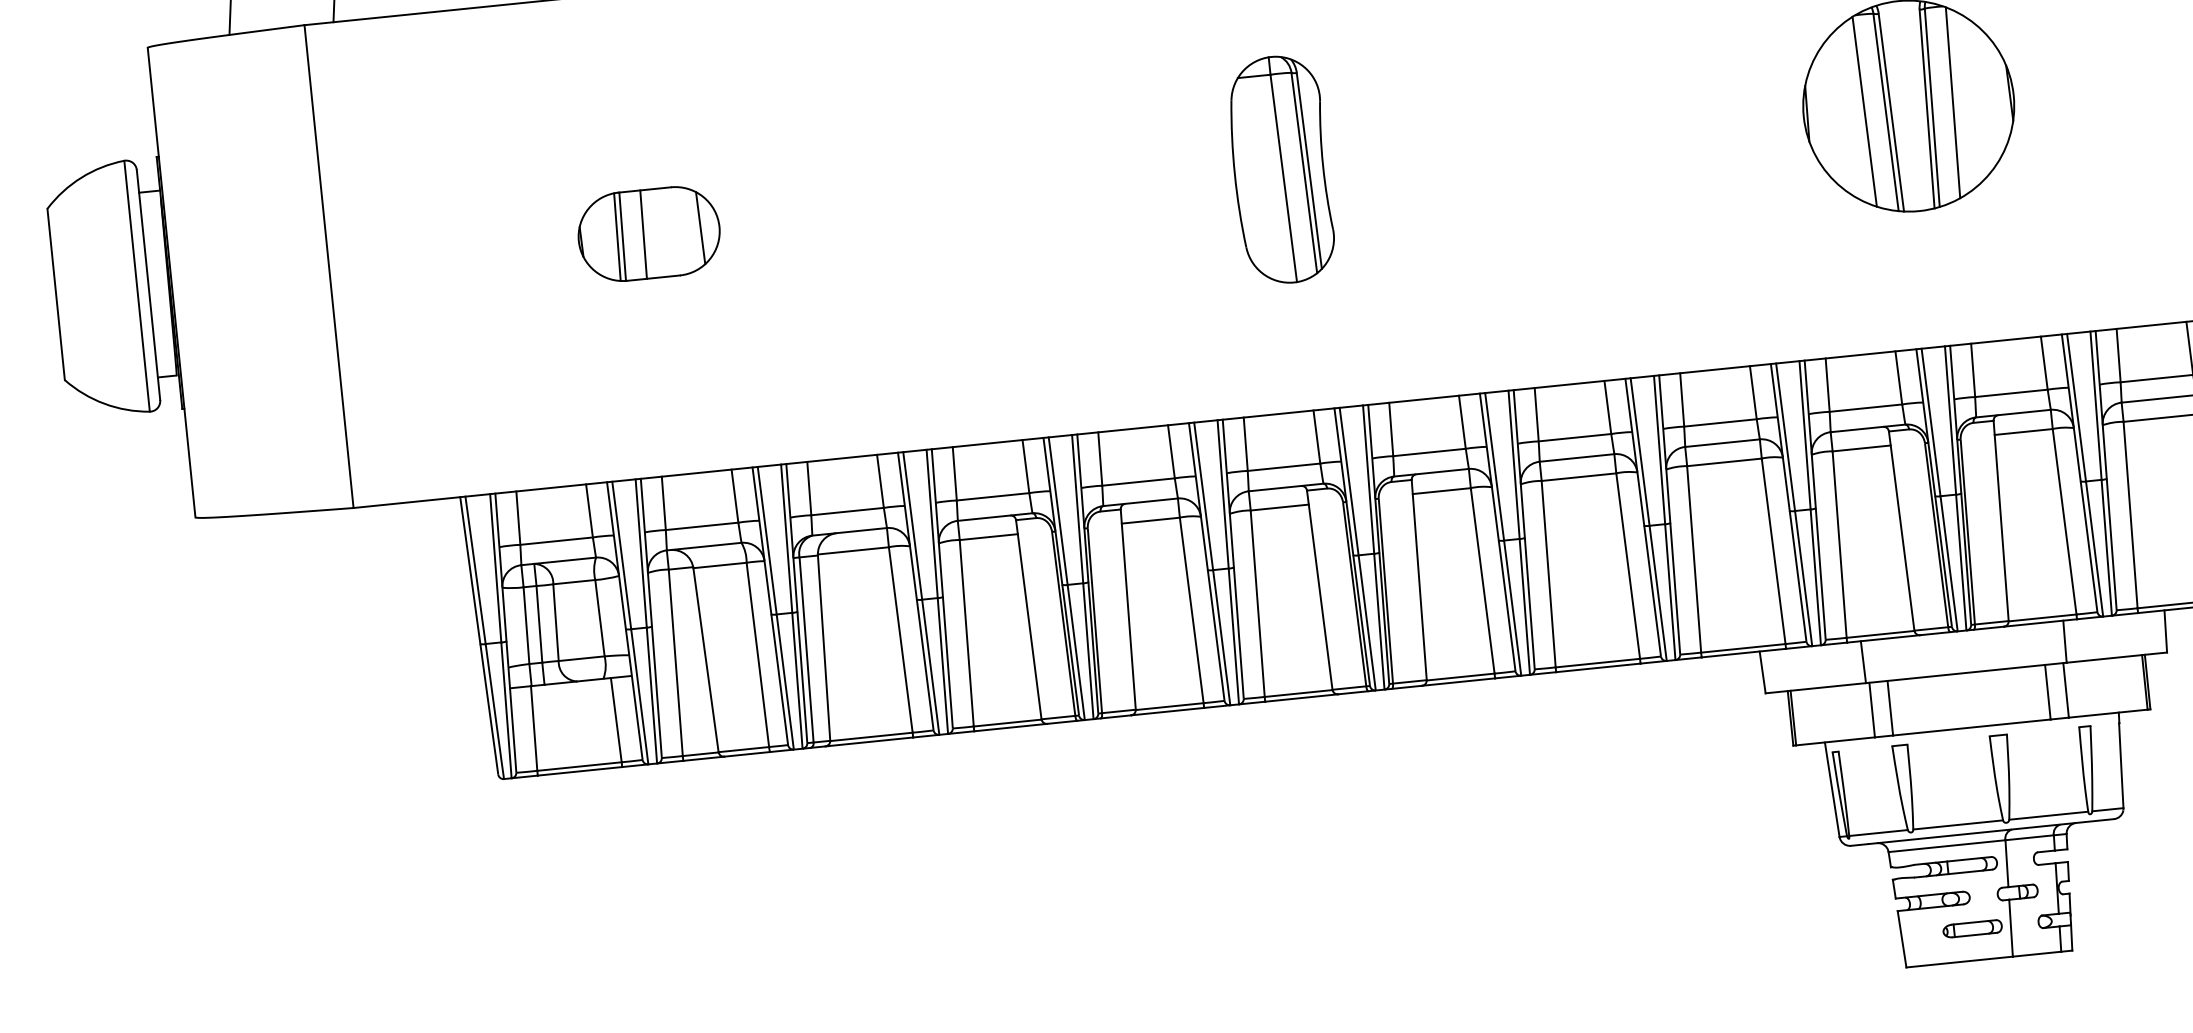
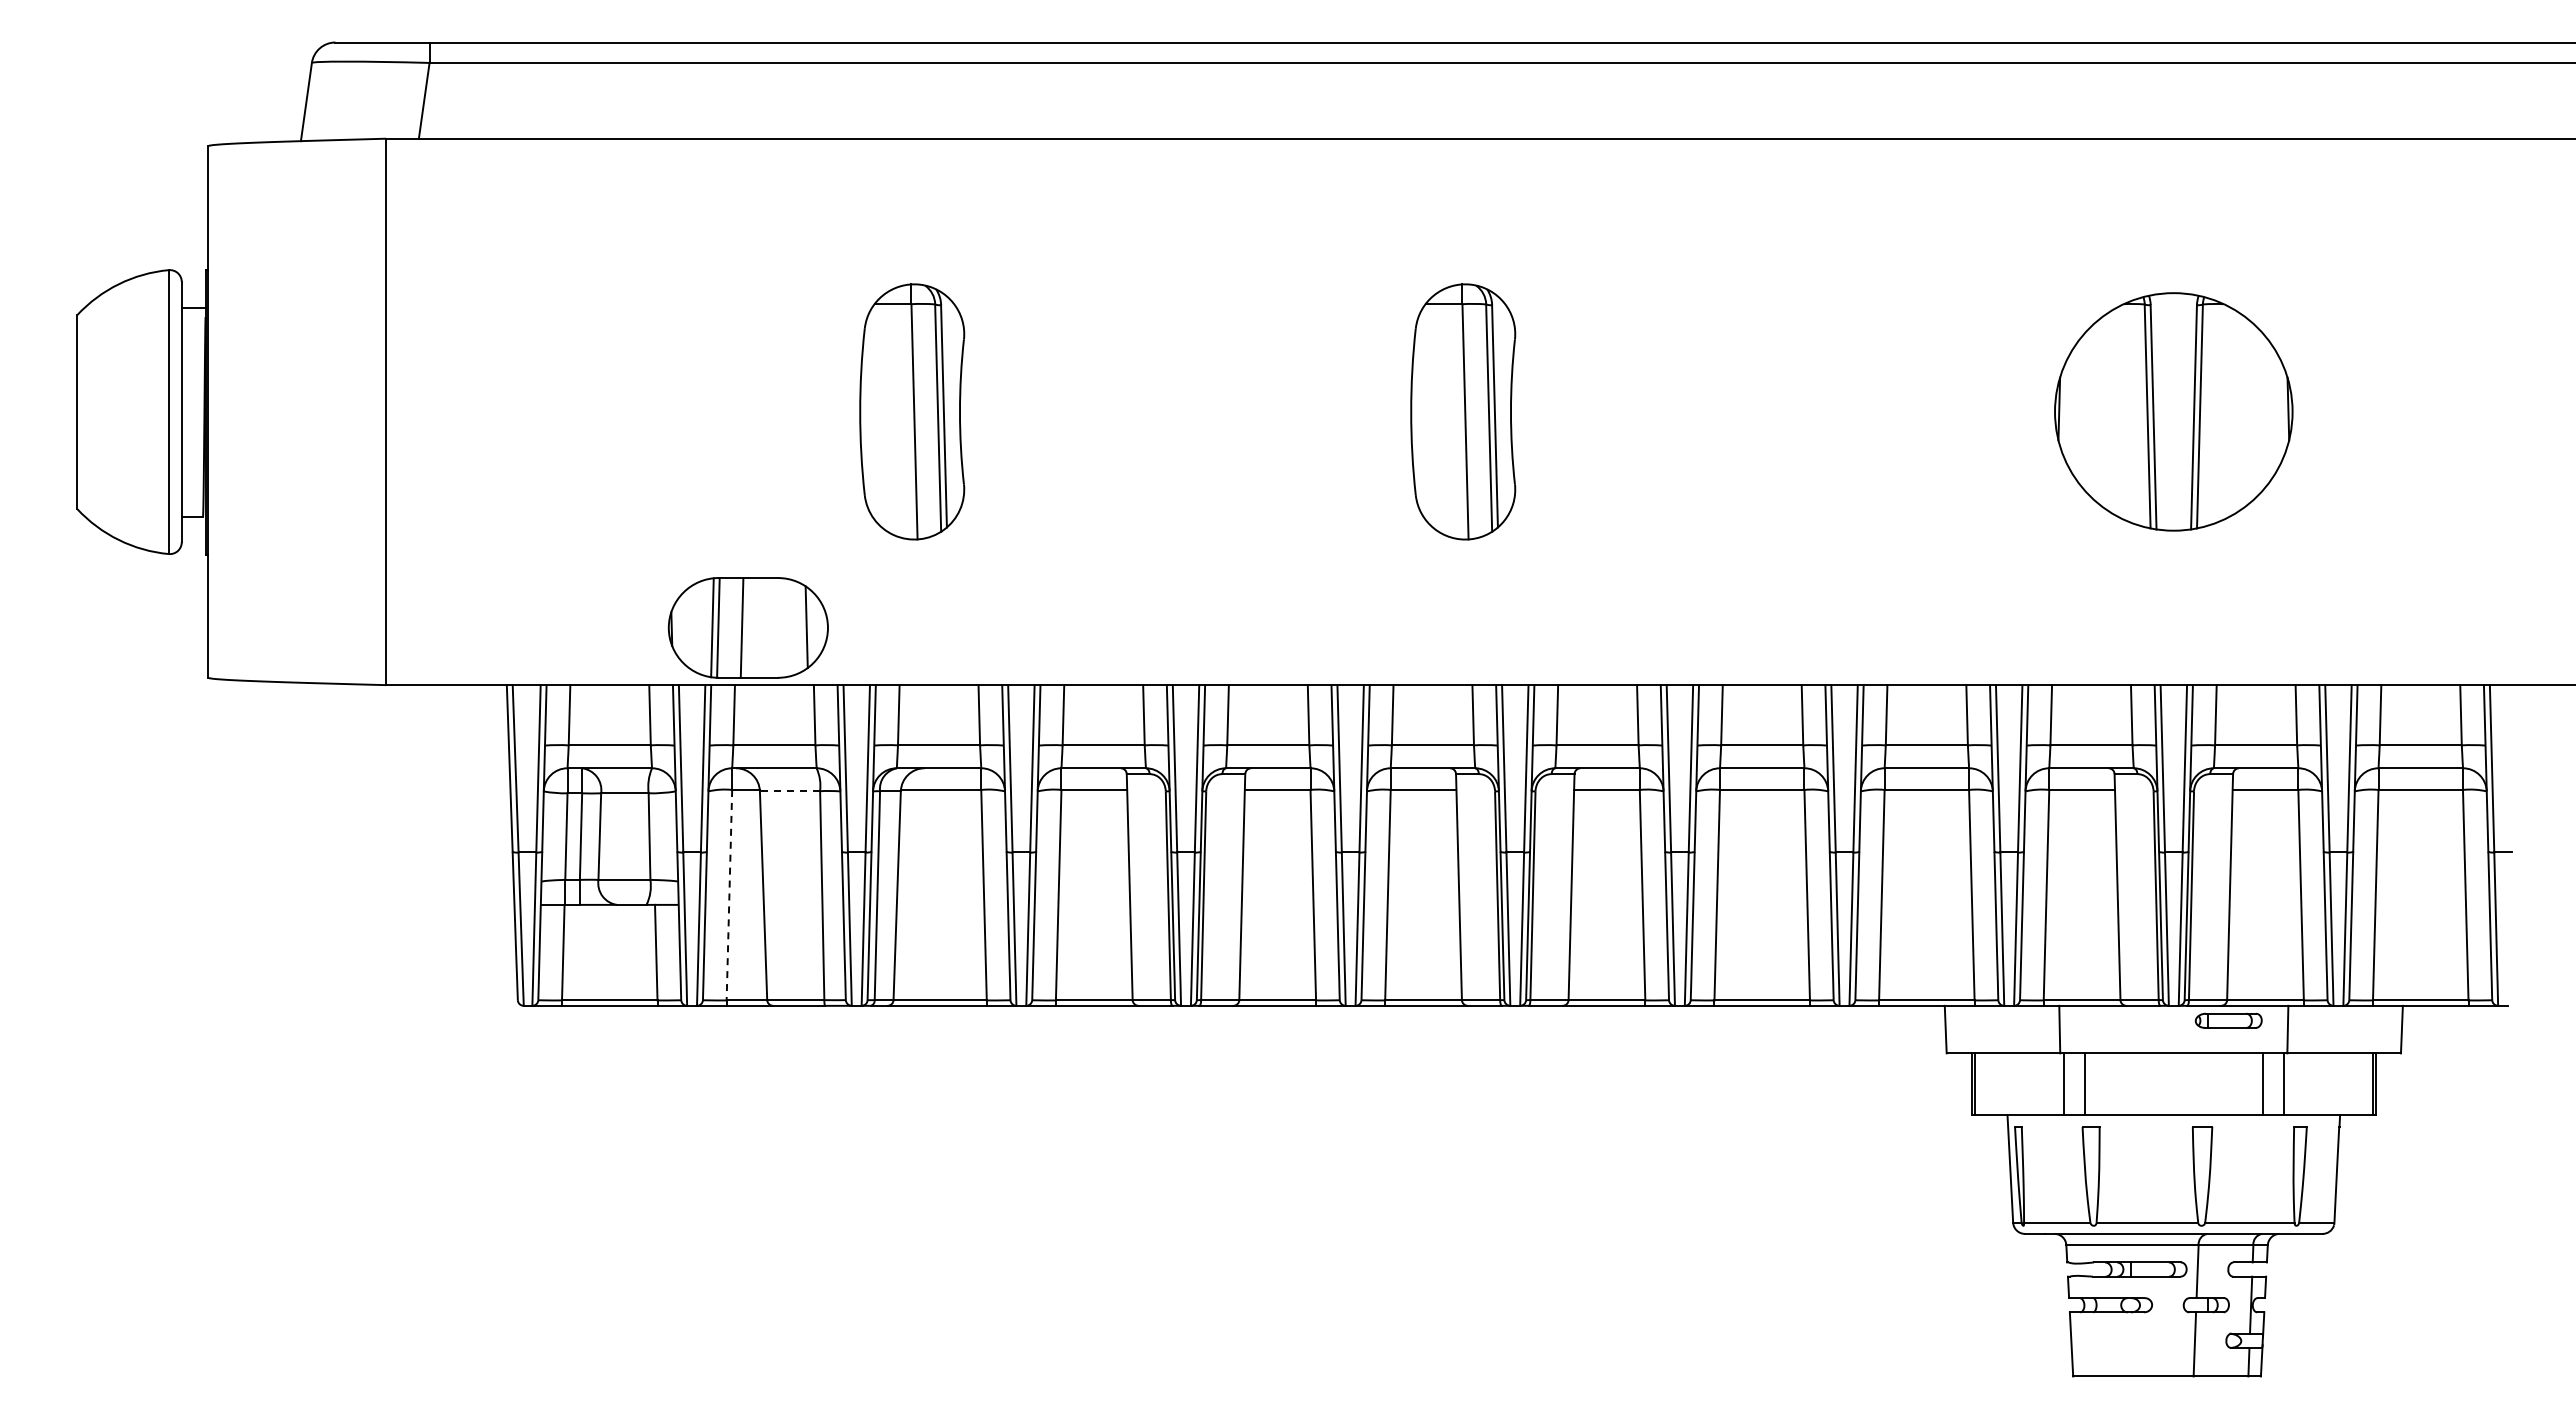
line: (1952, 102) -> (2223, 412), removed
line: (1864, 111) -> (2123, 412), removed
part: (794, 218) -> (912, 411), added
part: (648, 233) -> (747, 627), moved
line: (719, 565) -> (789, 791), solid -> dashed
line: (675, 663) -> (729, 895), solid -> dashed
part: (1972, 928) -> (2228, 1020), moved

